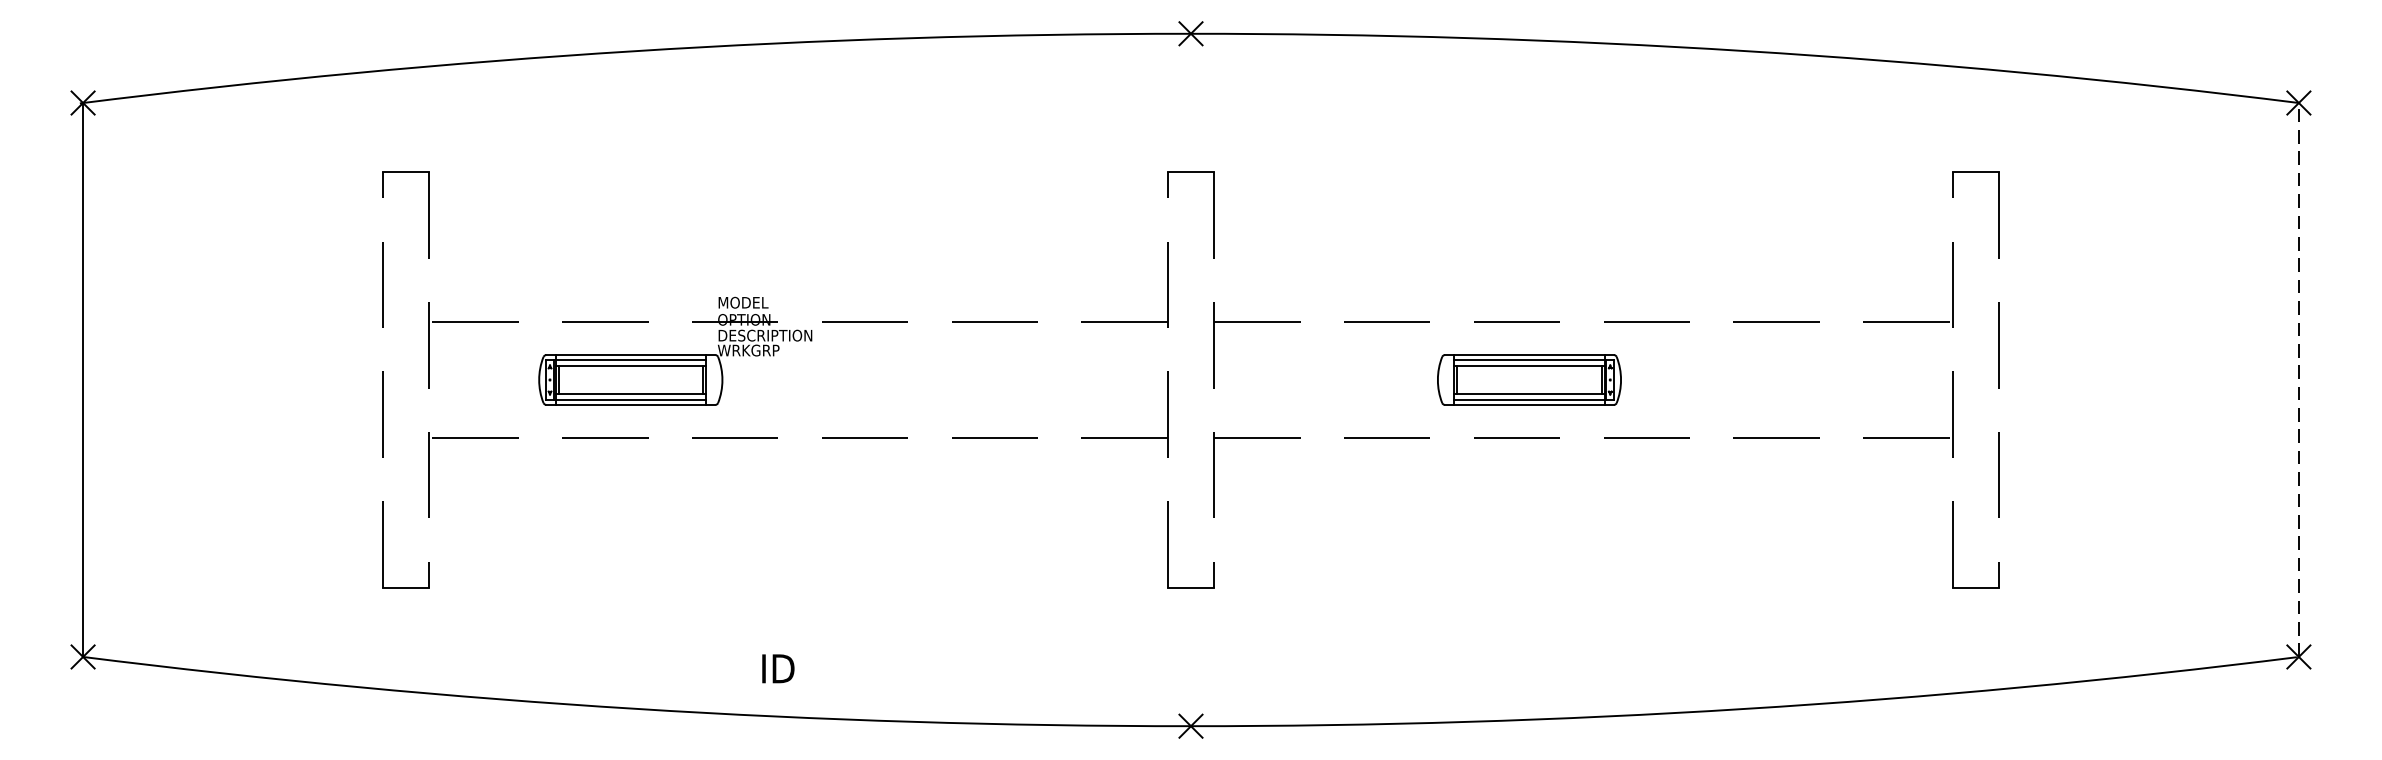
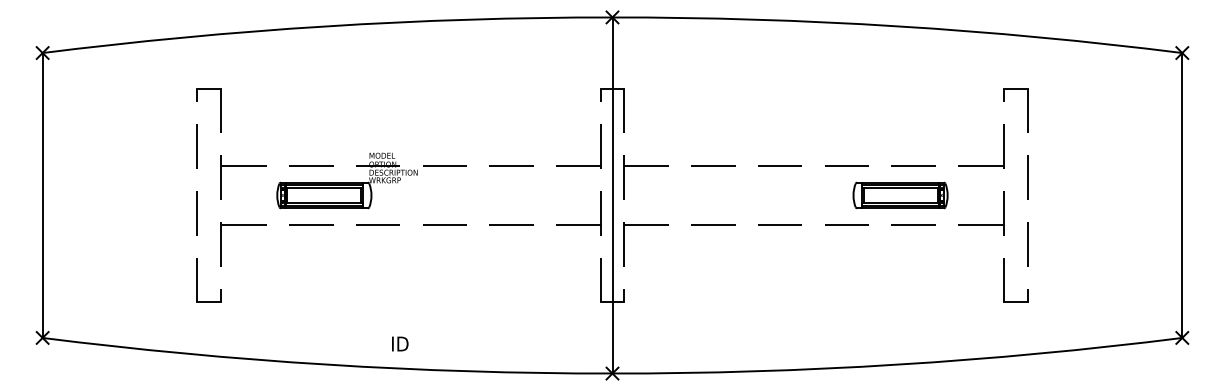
line: (1191, 380) -> (612, 195), added
part: (1529, 380) -> (900, 195), moved
line: (2299, 380) -> (1182, 195), dashed -> solid

